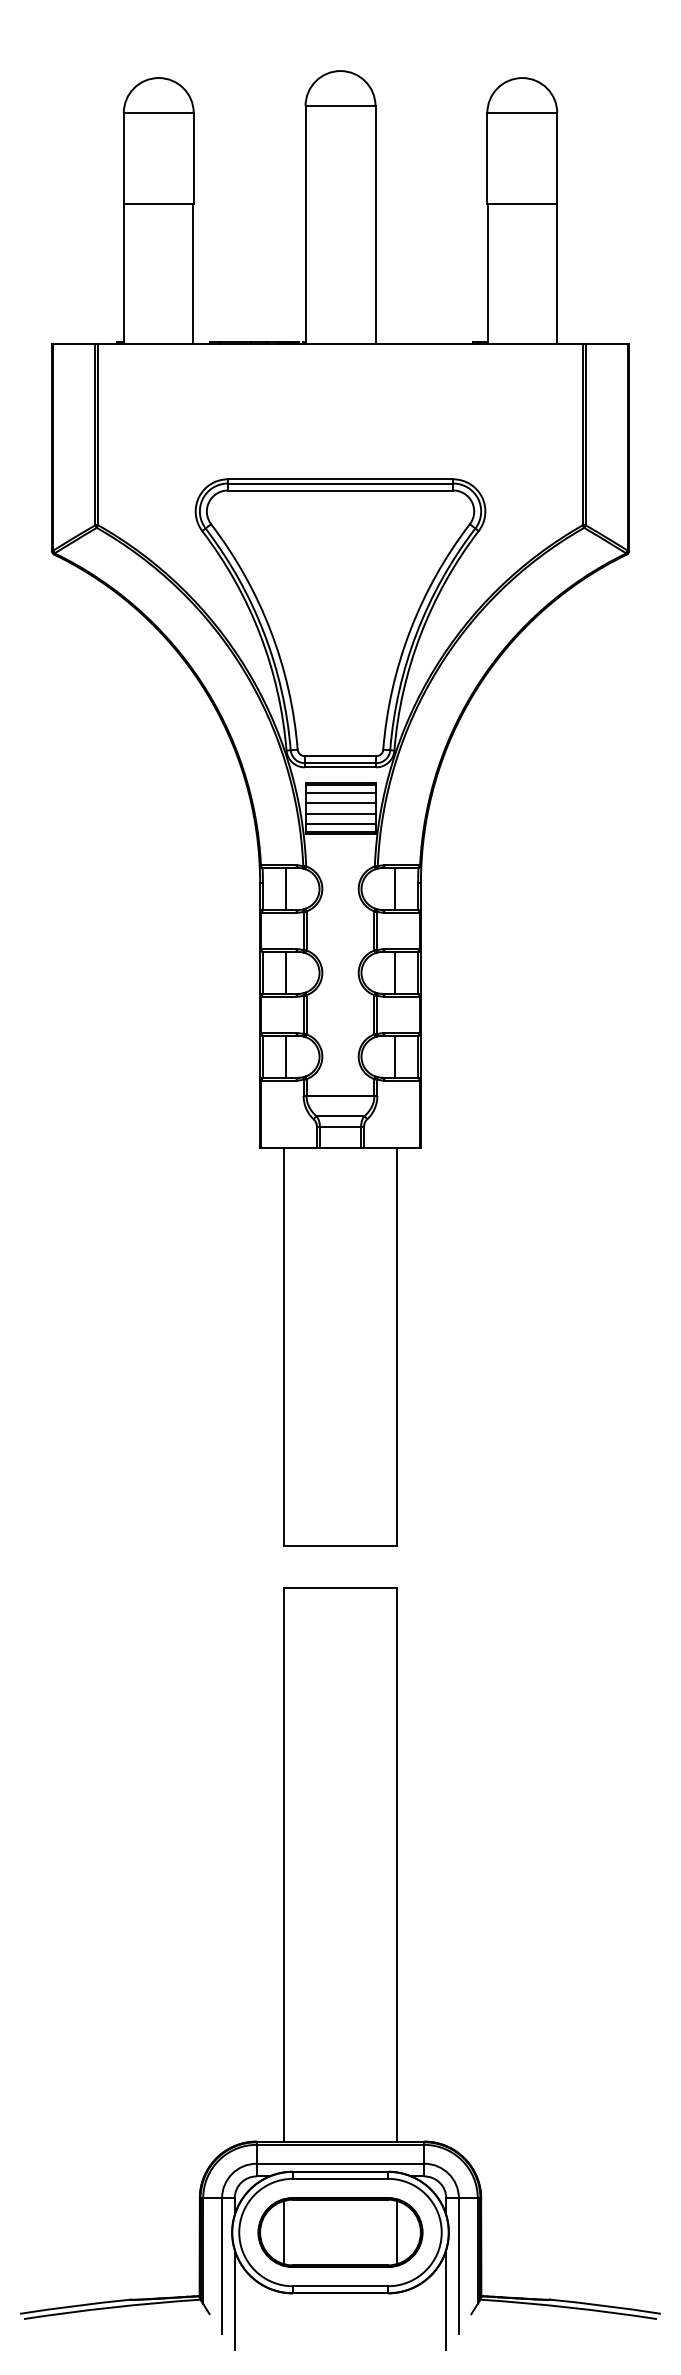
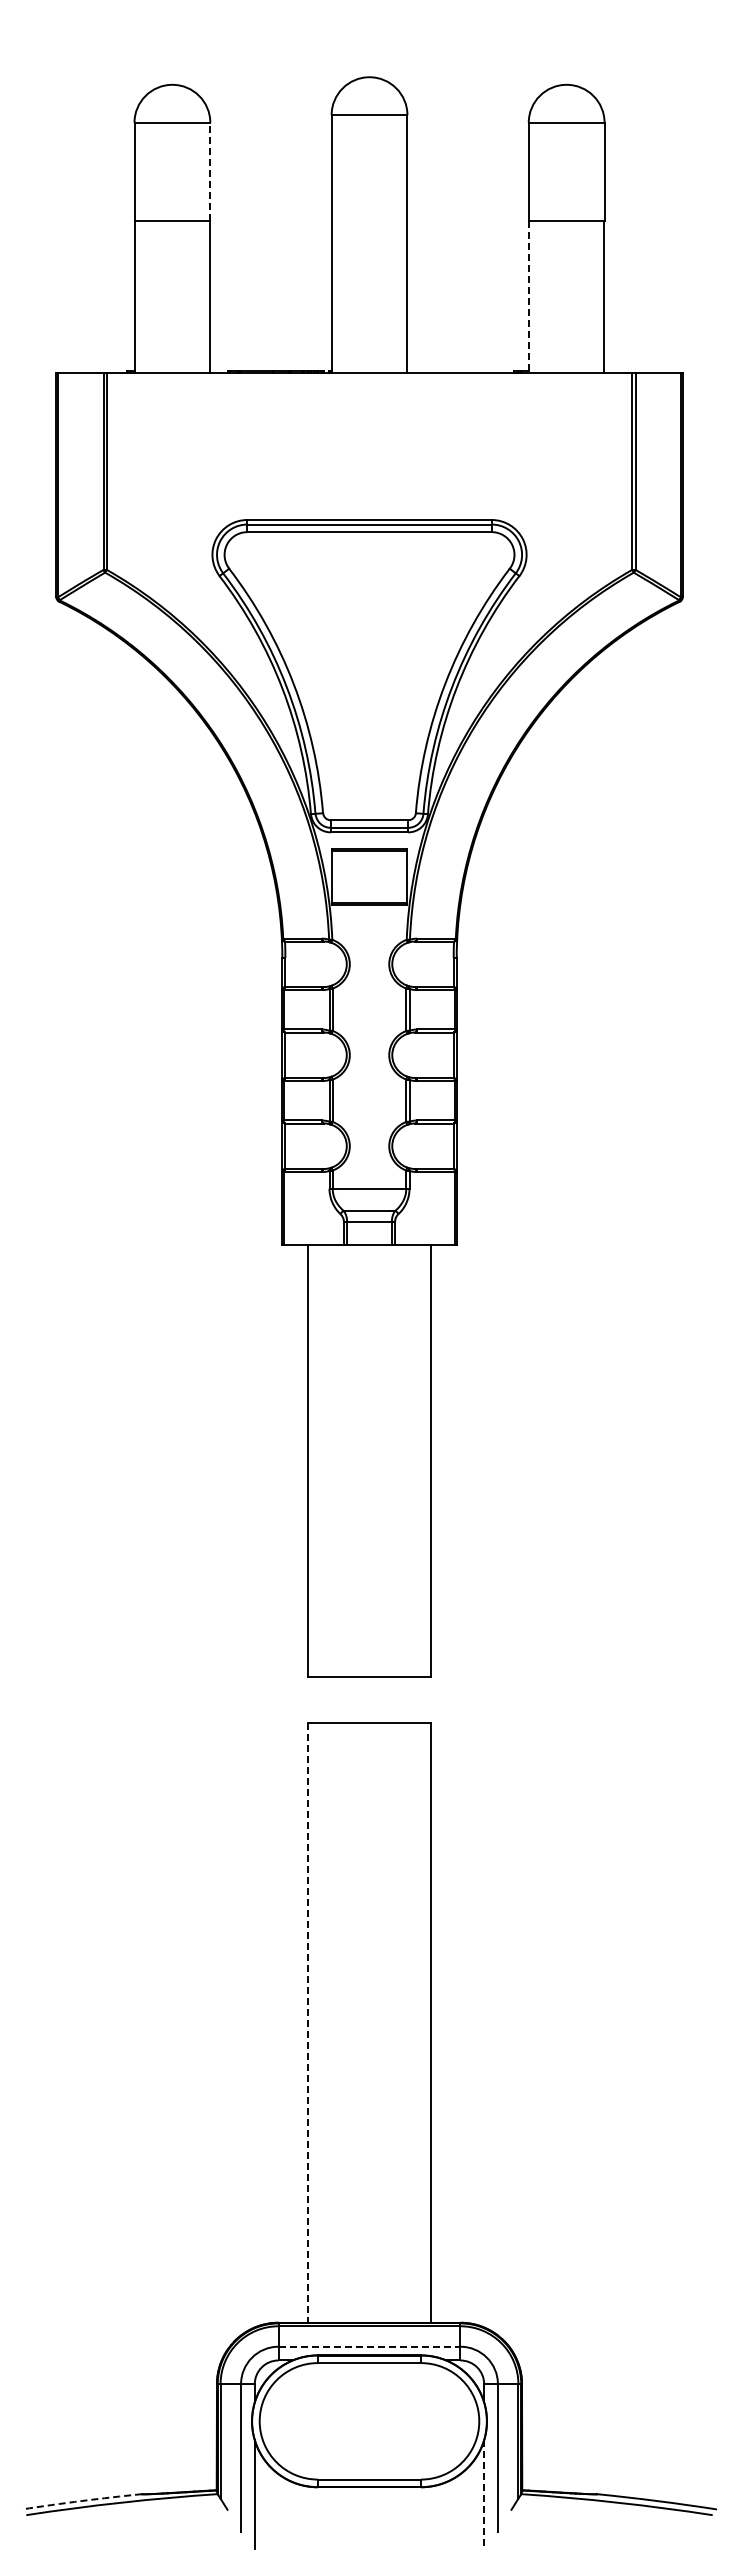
line: (193, 157) -> (210, 171), solid -> dashed
line: (488, 274) -> (529, 297), solid -> dashed
line: (340, 793) -> (369, 860), removed
line: (340, 803) -> (369, 871), removed
line: (340, 814) -> (369, 883), removed
line: (340, 823) -> (369, 893), removed
line: (286, 889) -> (310, 964), removed
line: (394, 889) -> (428, 964), removed
line: (286, 973) -> (310, 1055), removed
line: (394, 973) -> (428, 1055), removed
line: (286, 1057) -> (310, 1146), removed
line: (394, 1057) -> (428, 1146), removed
line: (284, 1865) -> (308, 2023), solid -> dashed
line: (340, 2163) -> (369, 2346), solid -> dashed
part: (340, 2232) -> (369, 2421), removed
line: (446, 2300) -> (484, 2495), solid -> dashed
arc: (74, 2306) -> (81, 2501), solid -> dashed

